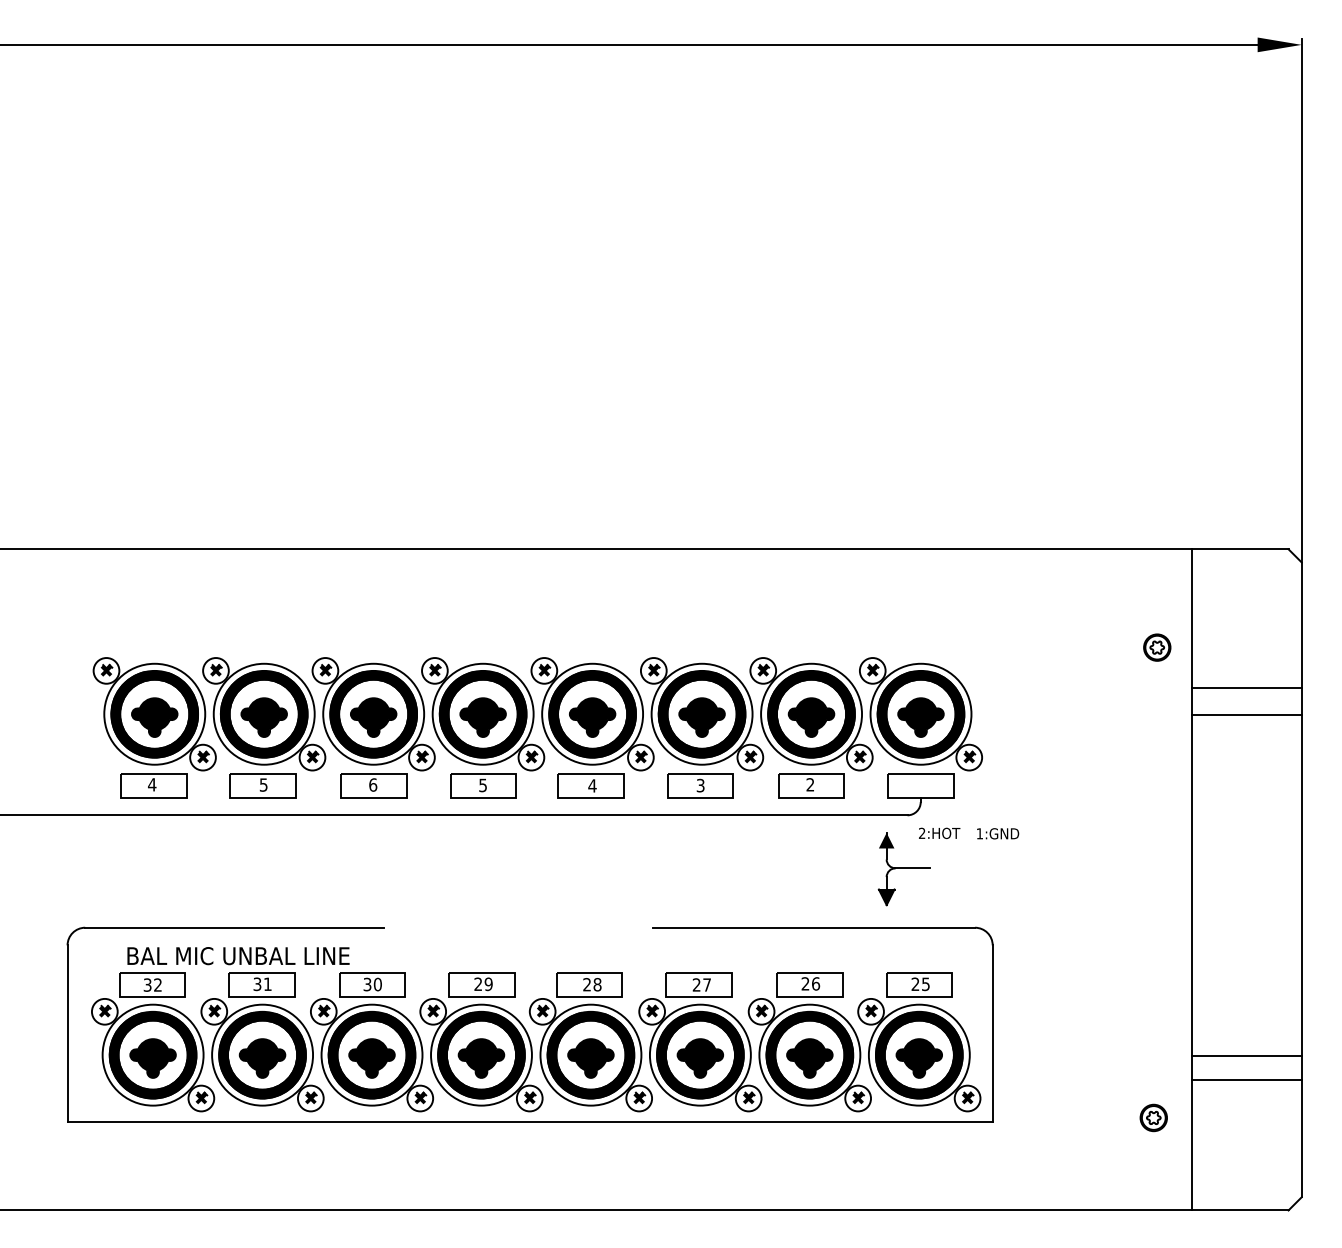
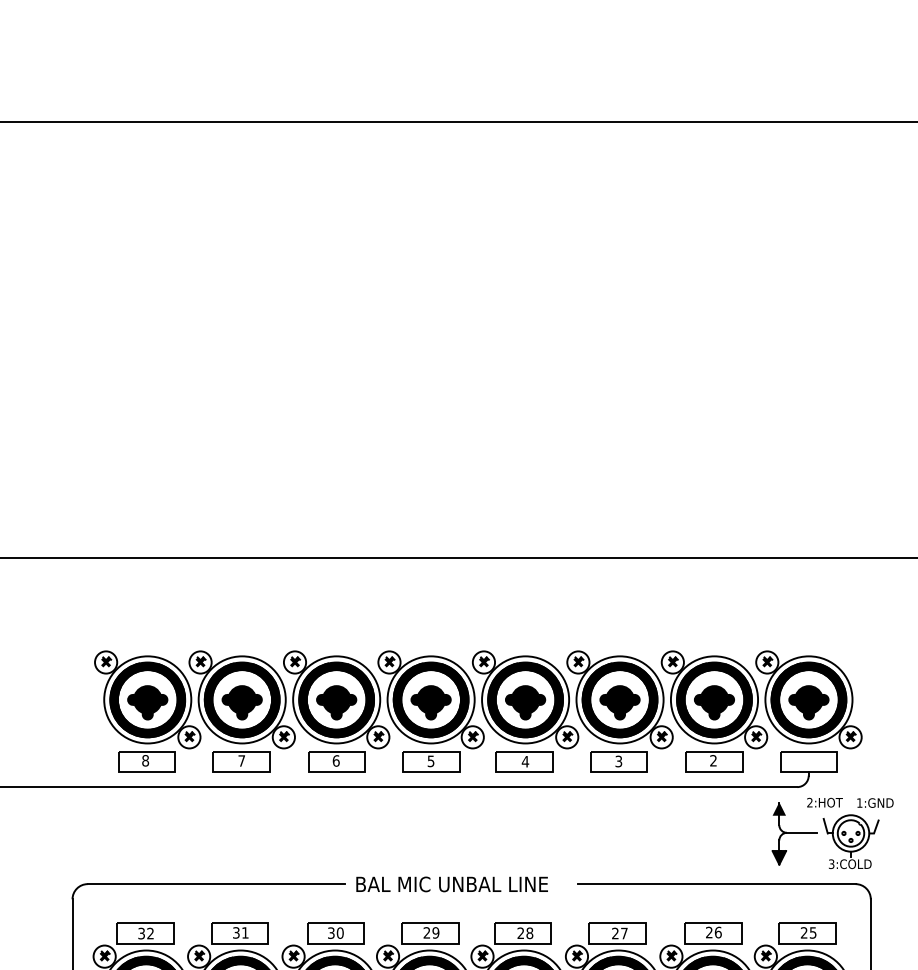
text: (152, 784) -> (145, 760), 4 -> 8
text: (263, 784) -> (241, 760), 5 -> 7
part: (969, 878) -> (850, 841), added
text: (238, 956) -> (452, 884), moved

